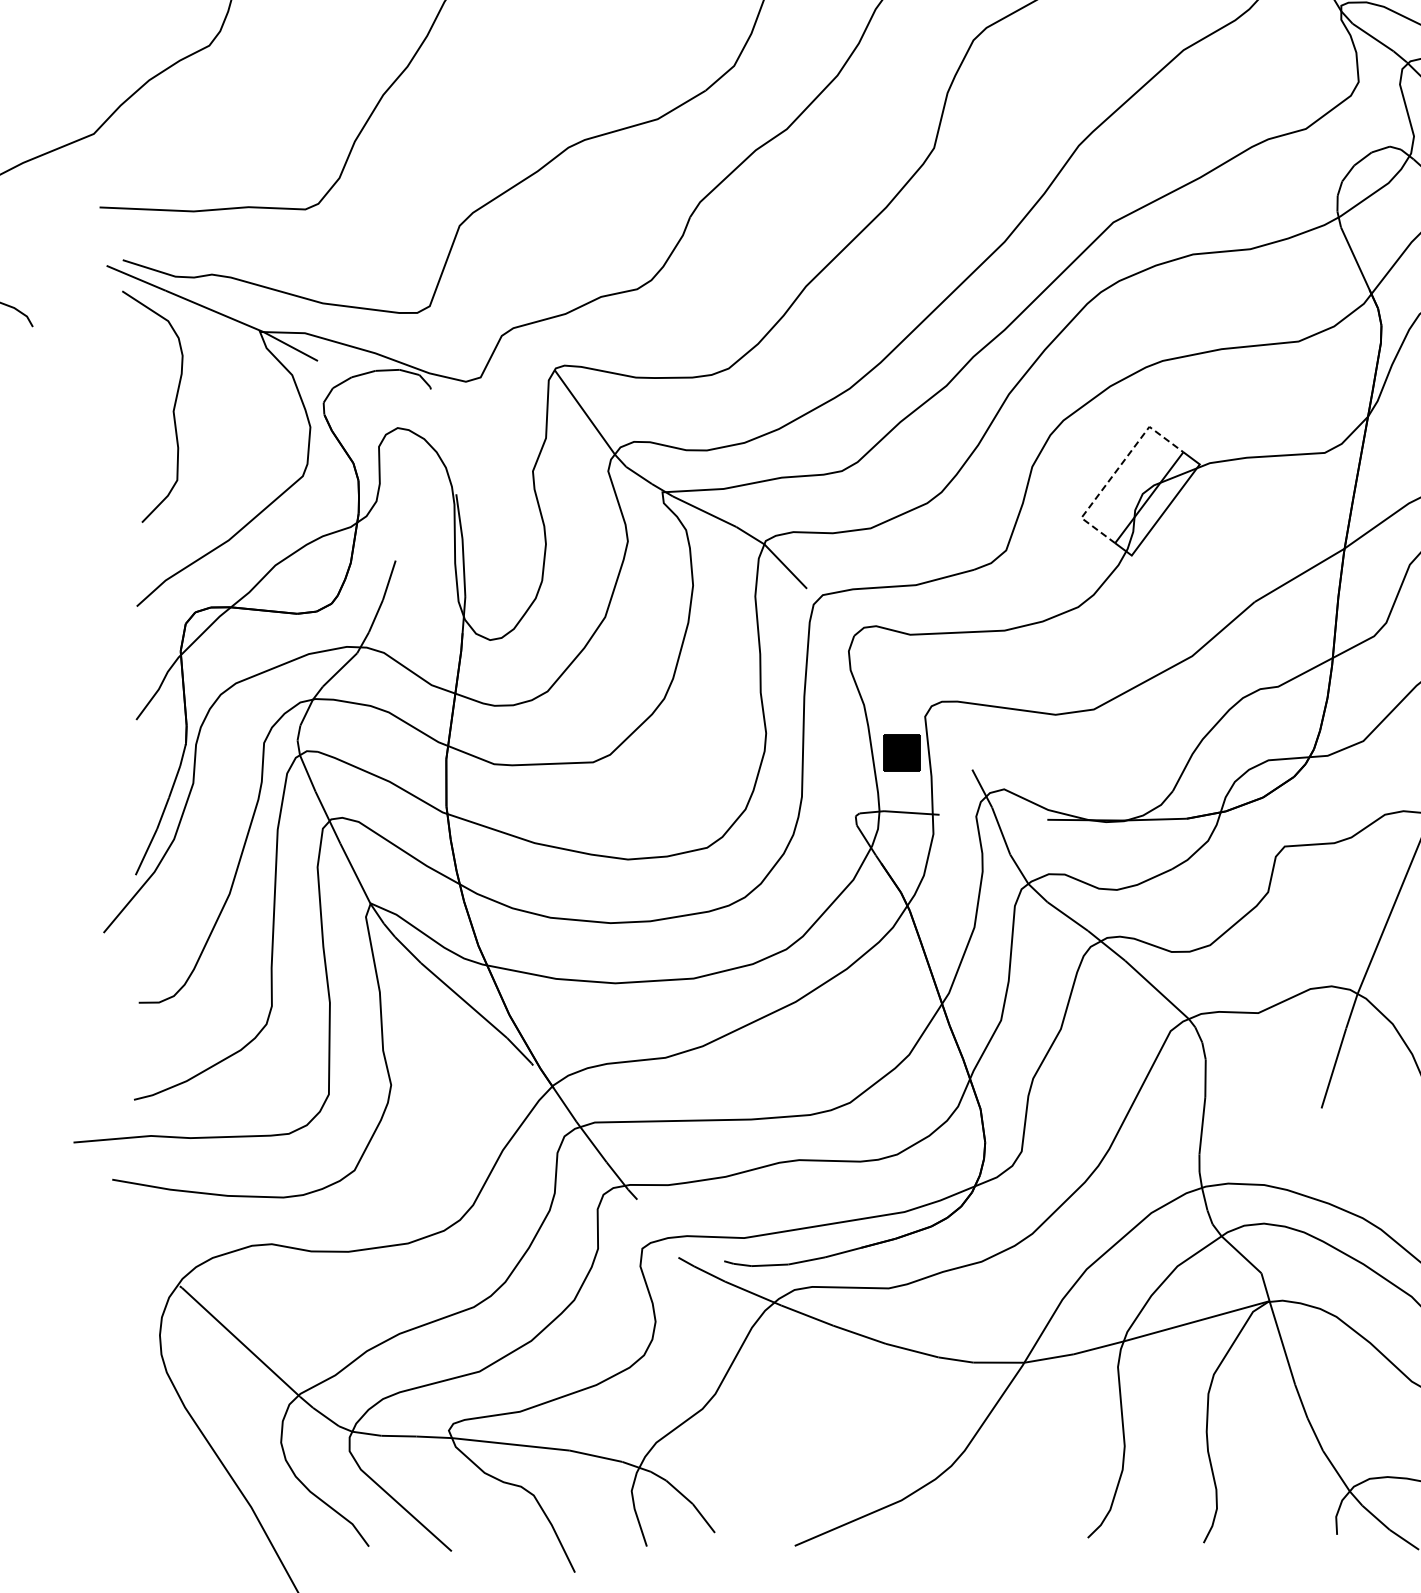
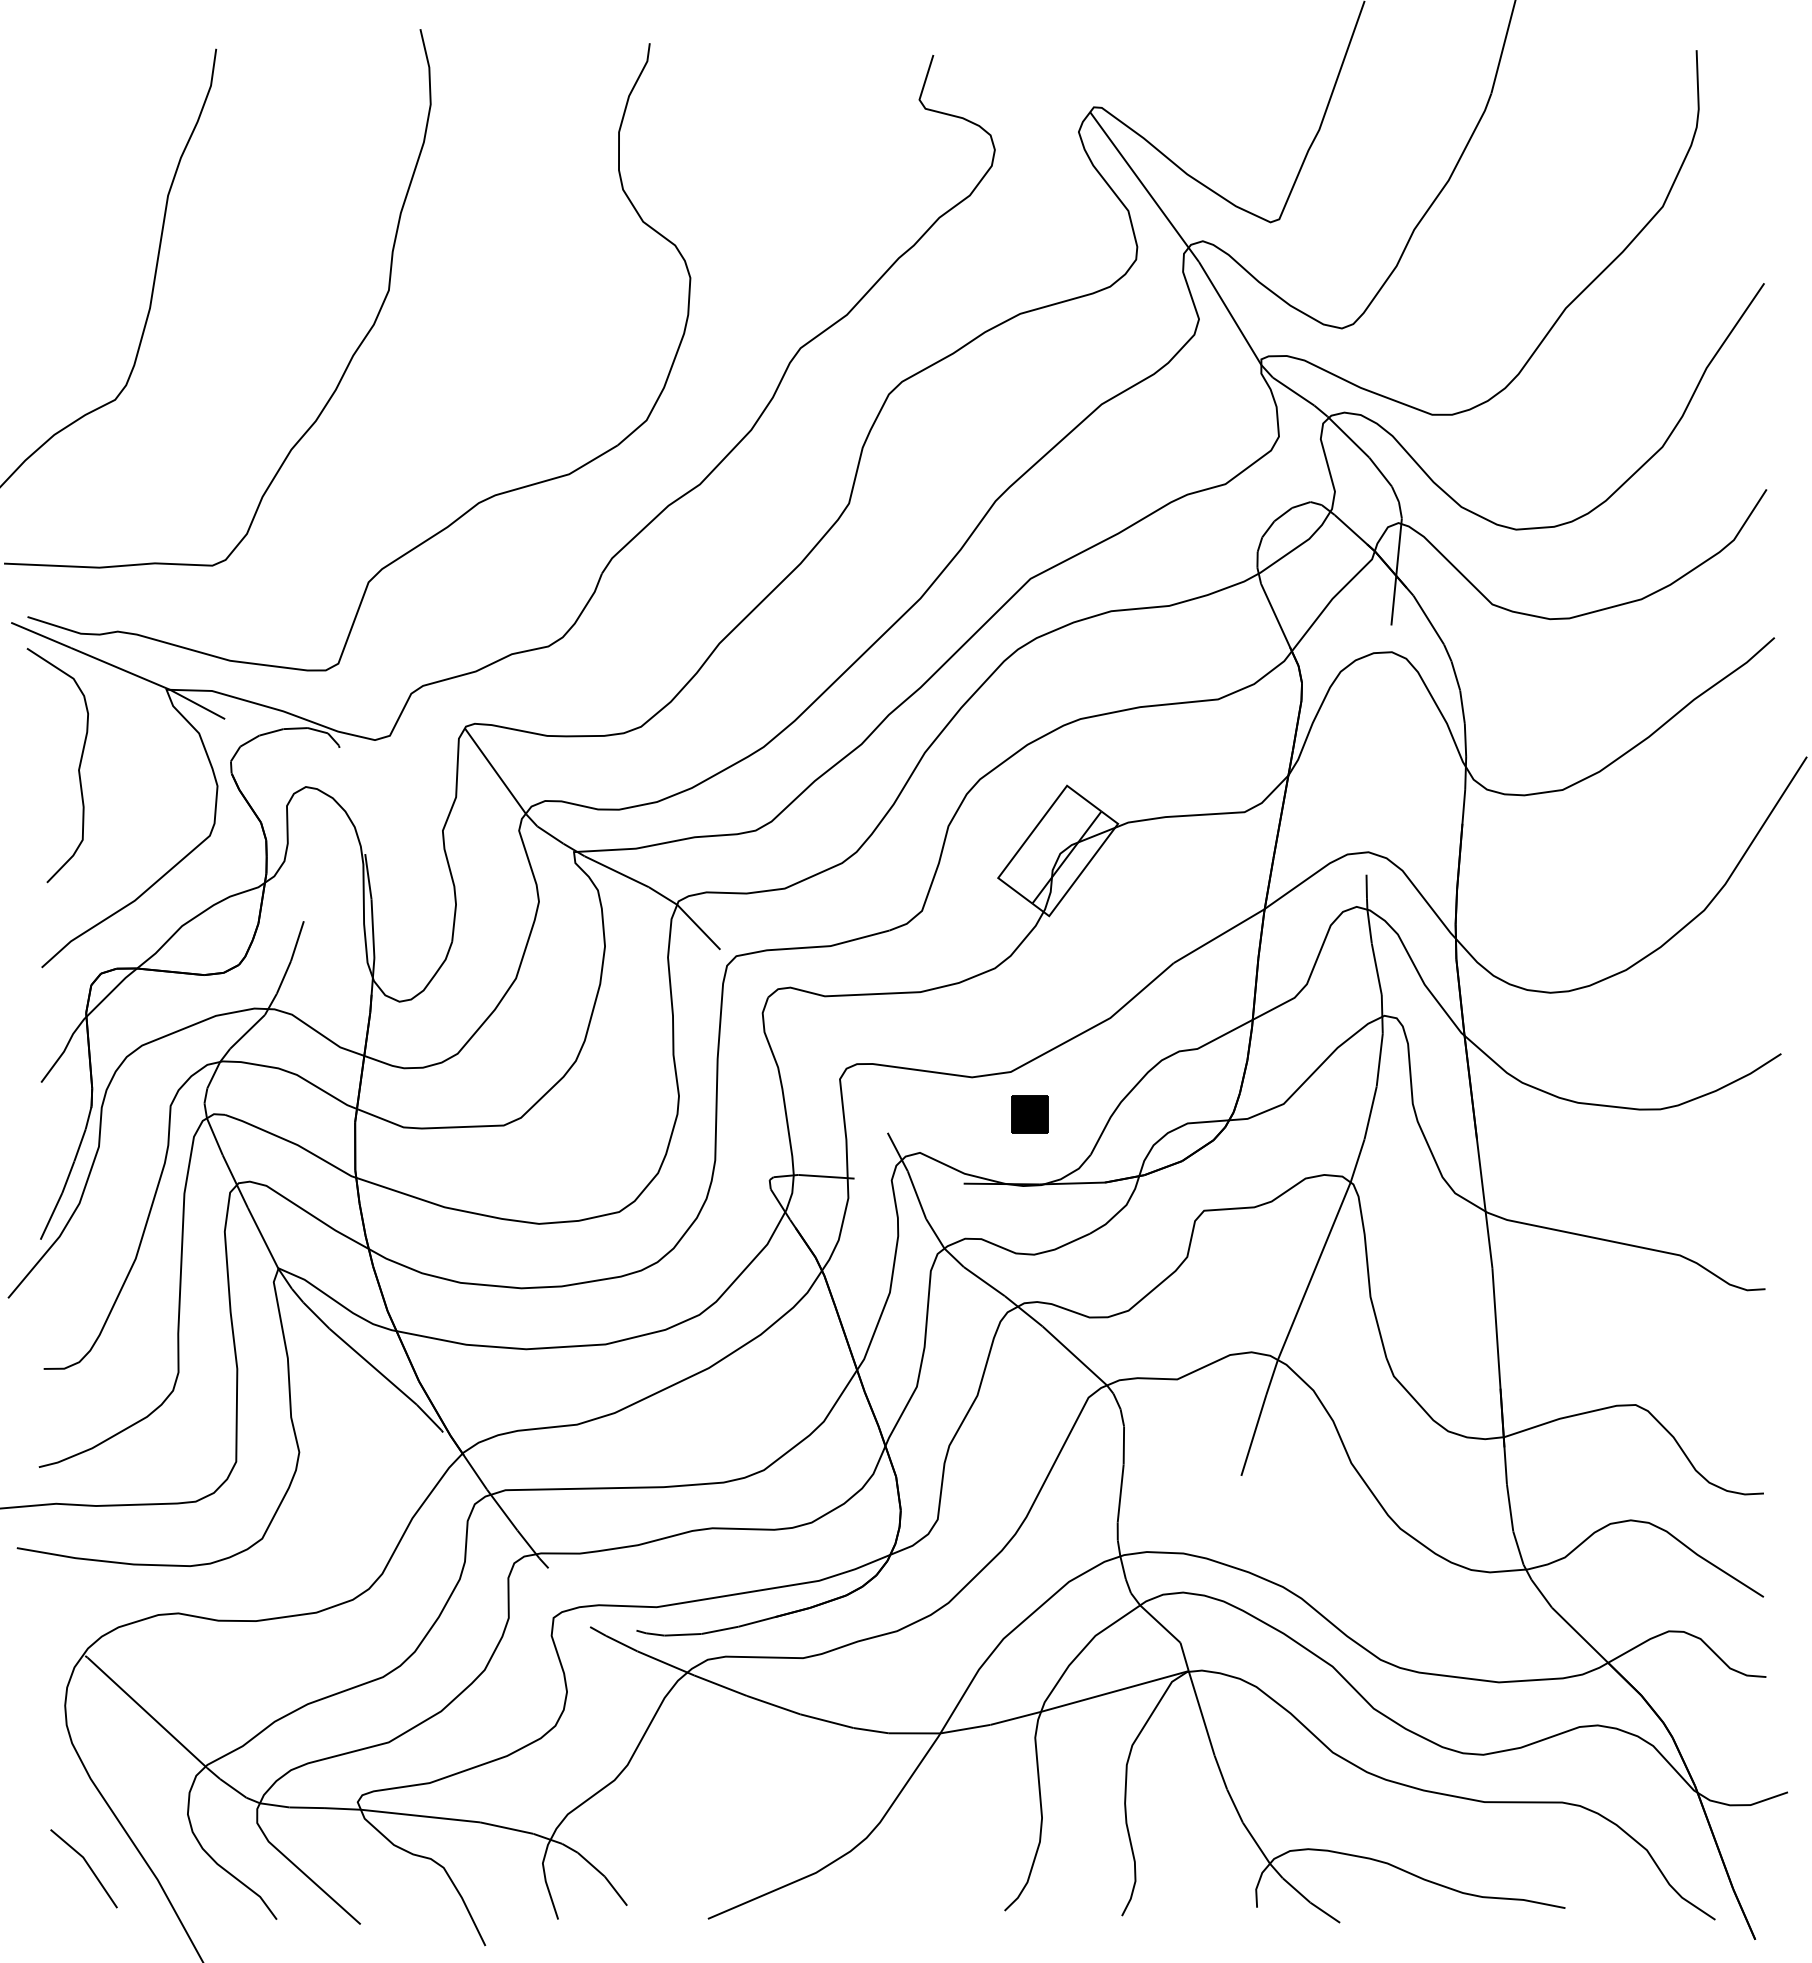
line: (1115, 471) -> (1032, 831), dashed -> solid
part: (900, 753) -> (1029, 1114), moved
line: (181, 1492) -> (86, 1864), added

